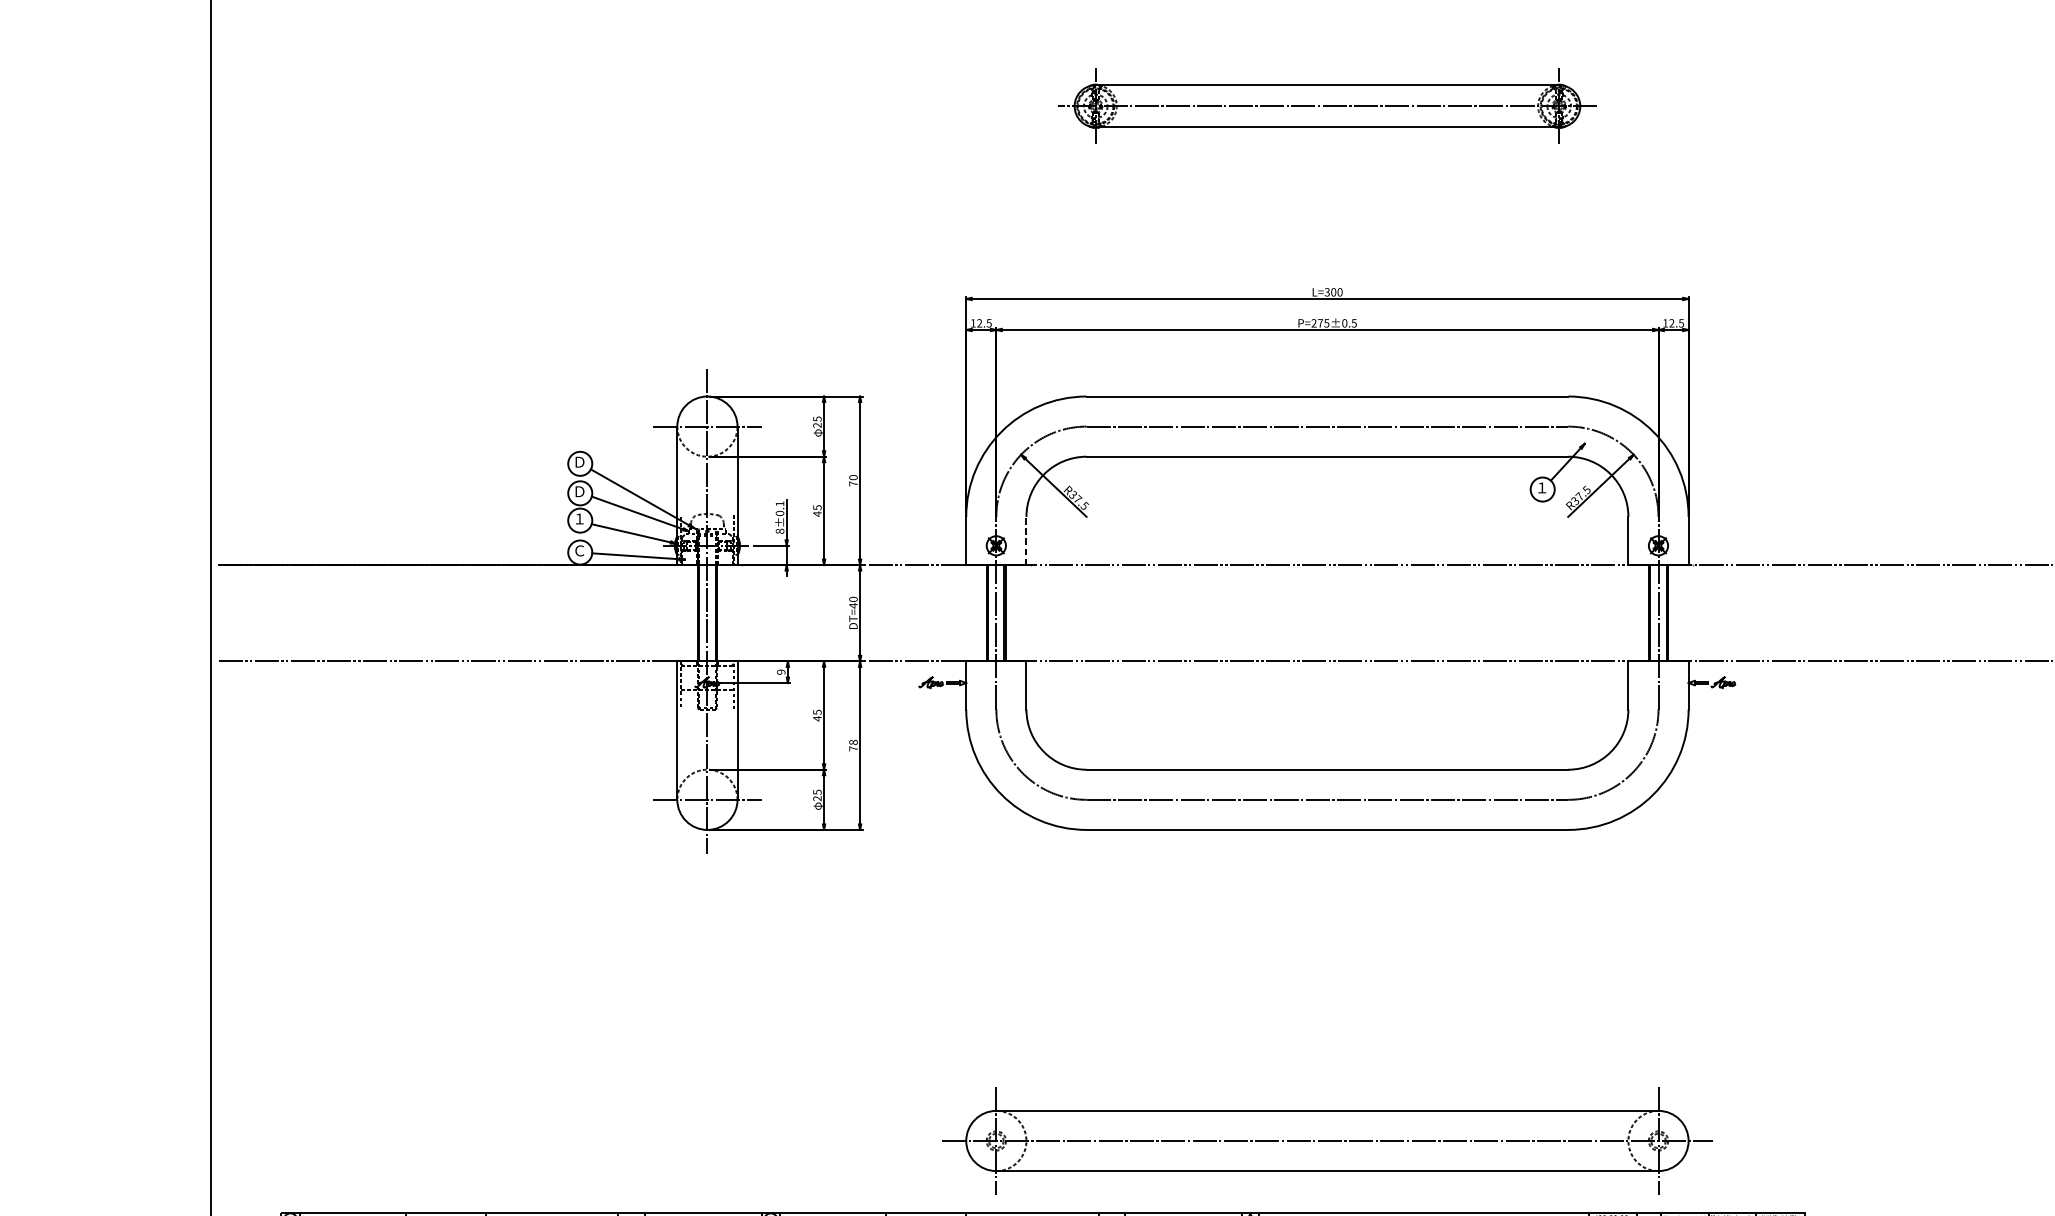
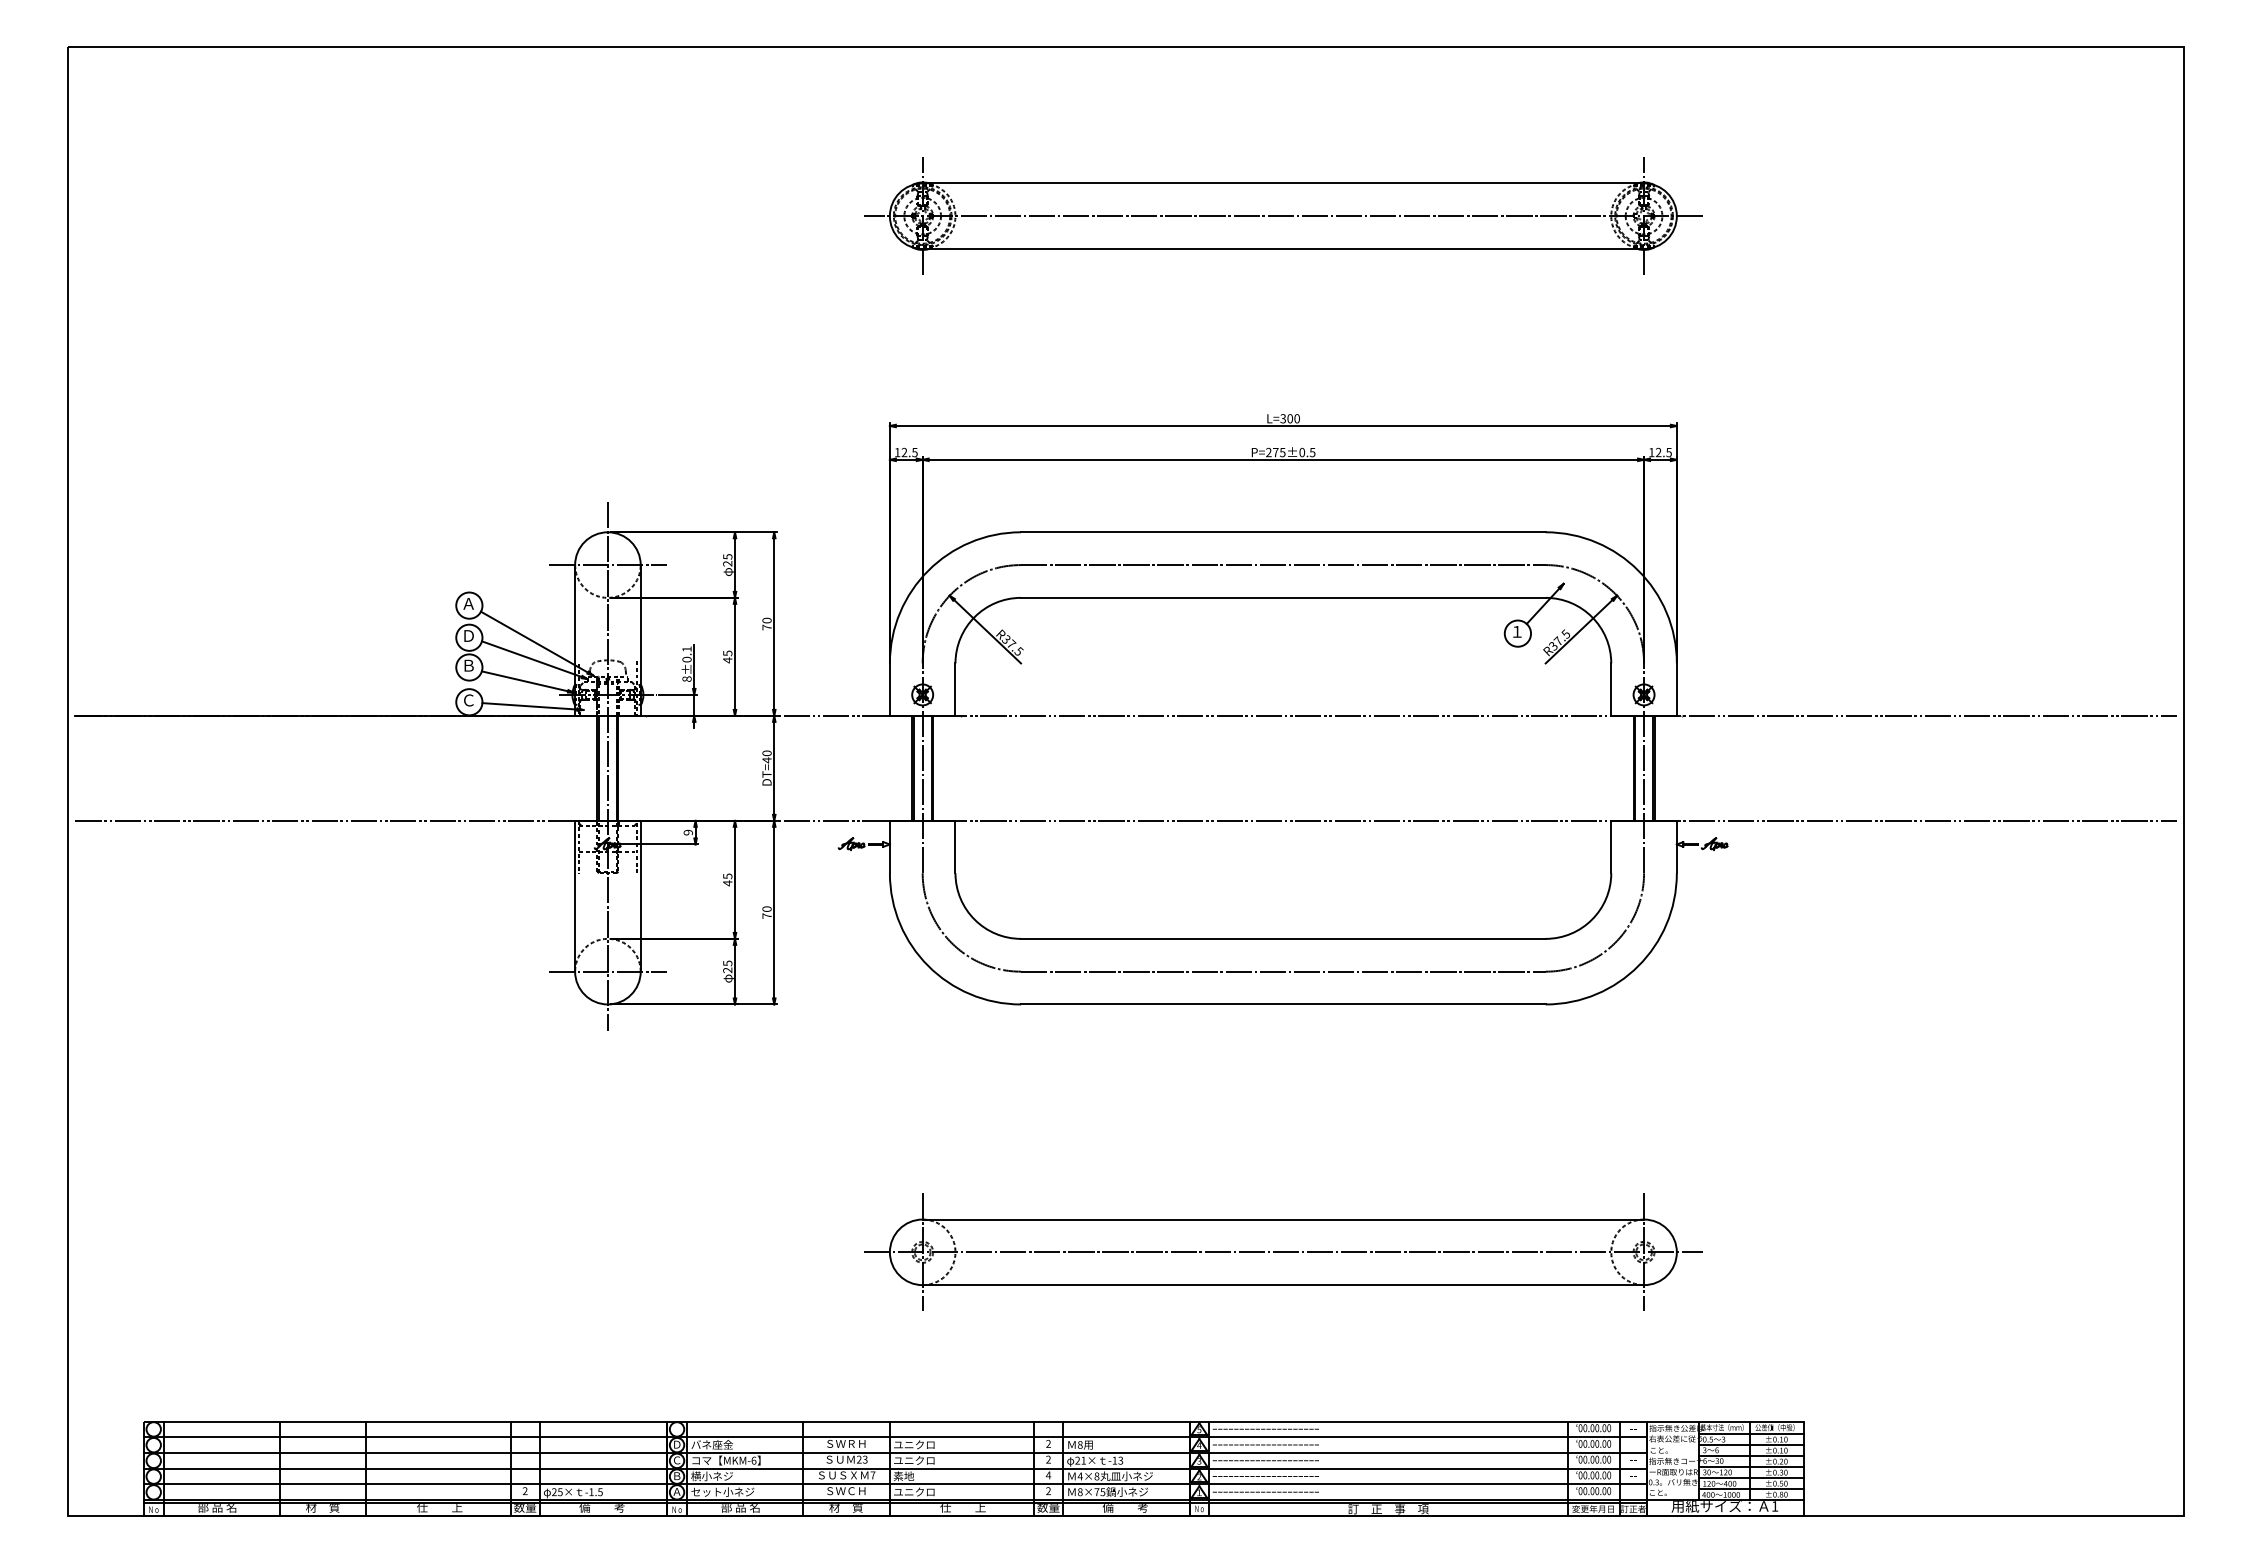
part: (1327, 105) -> (1283, 215), size x1.43
text: (579, 461) -> (468, 603), Ｄ -> Ａ
text: (579, 518) -> (468, 665), １ -> Ｂ
line: (1026, 540) -> (955, 689), dashed -> solid
text: (853, 741) -> (767, 908), 78 -> 70
part: (1327, 1140) -> (1283, 1251), moved

